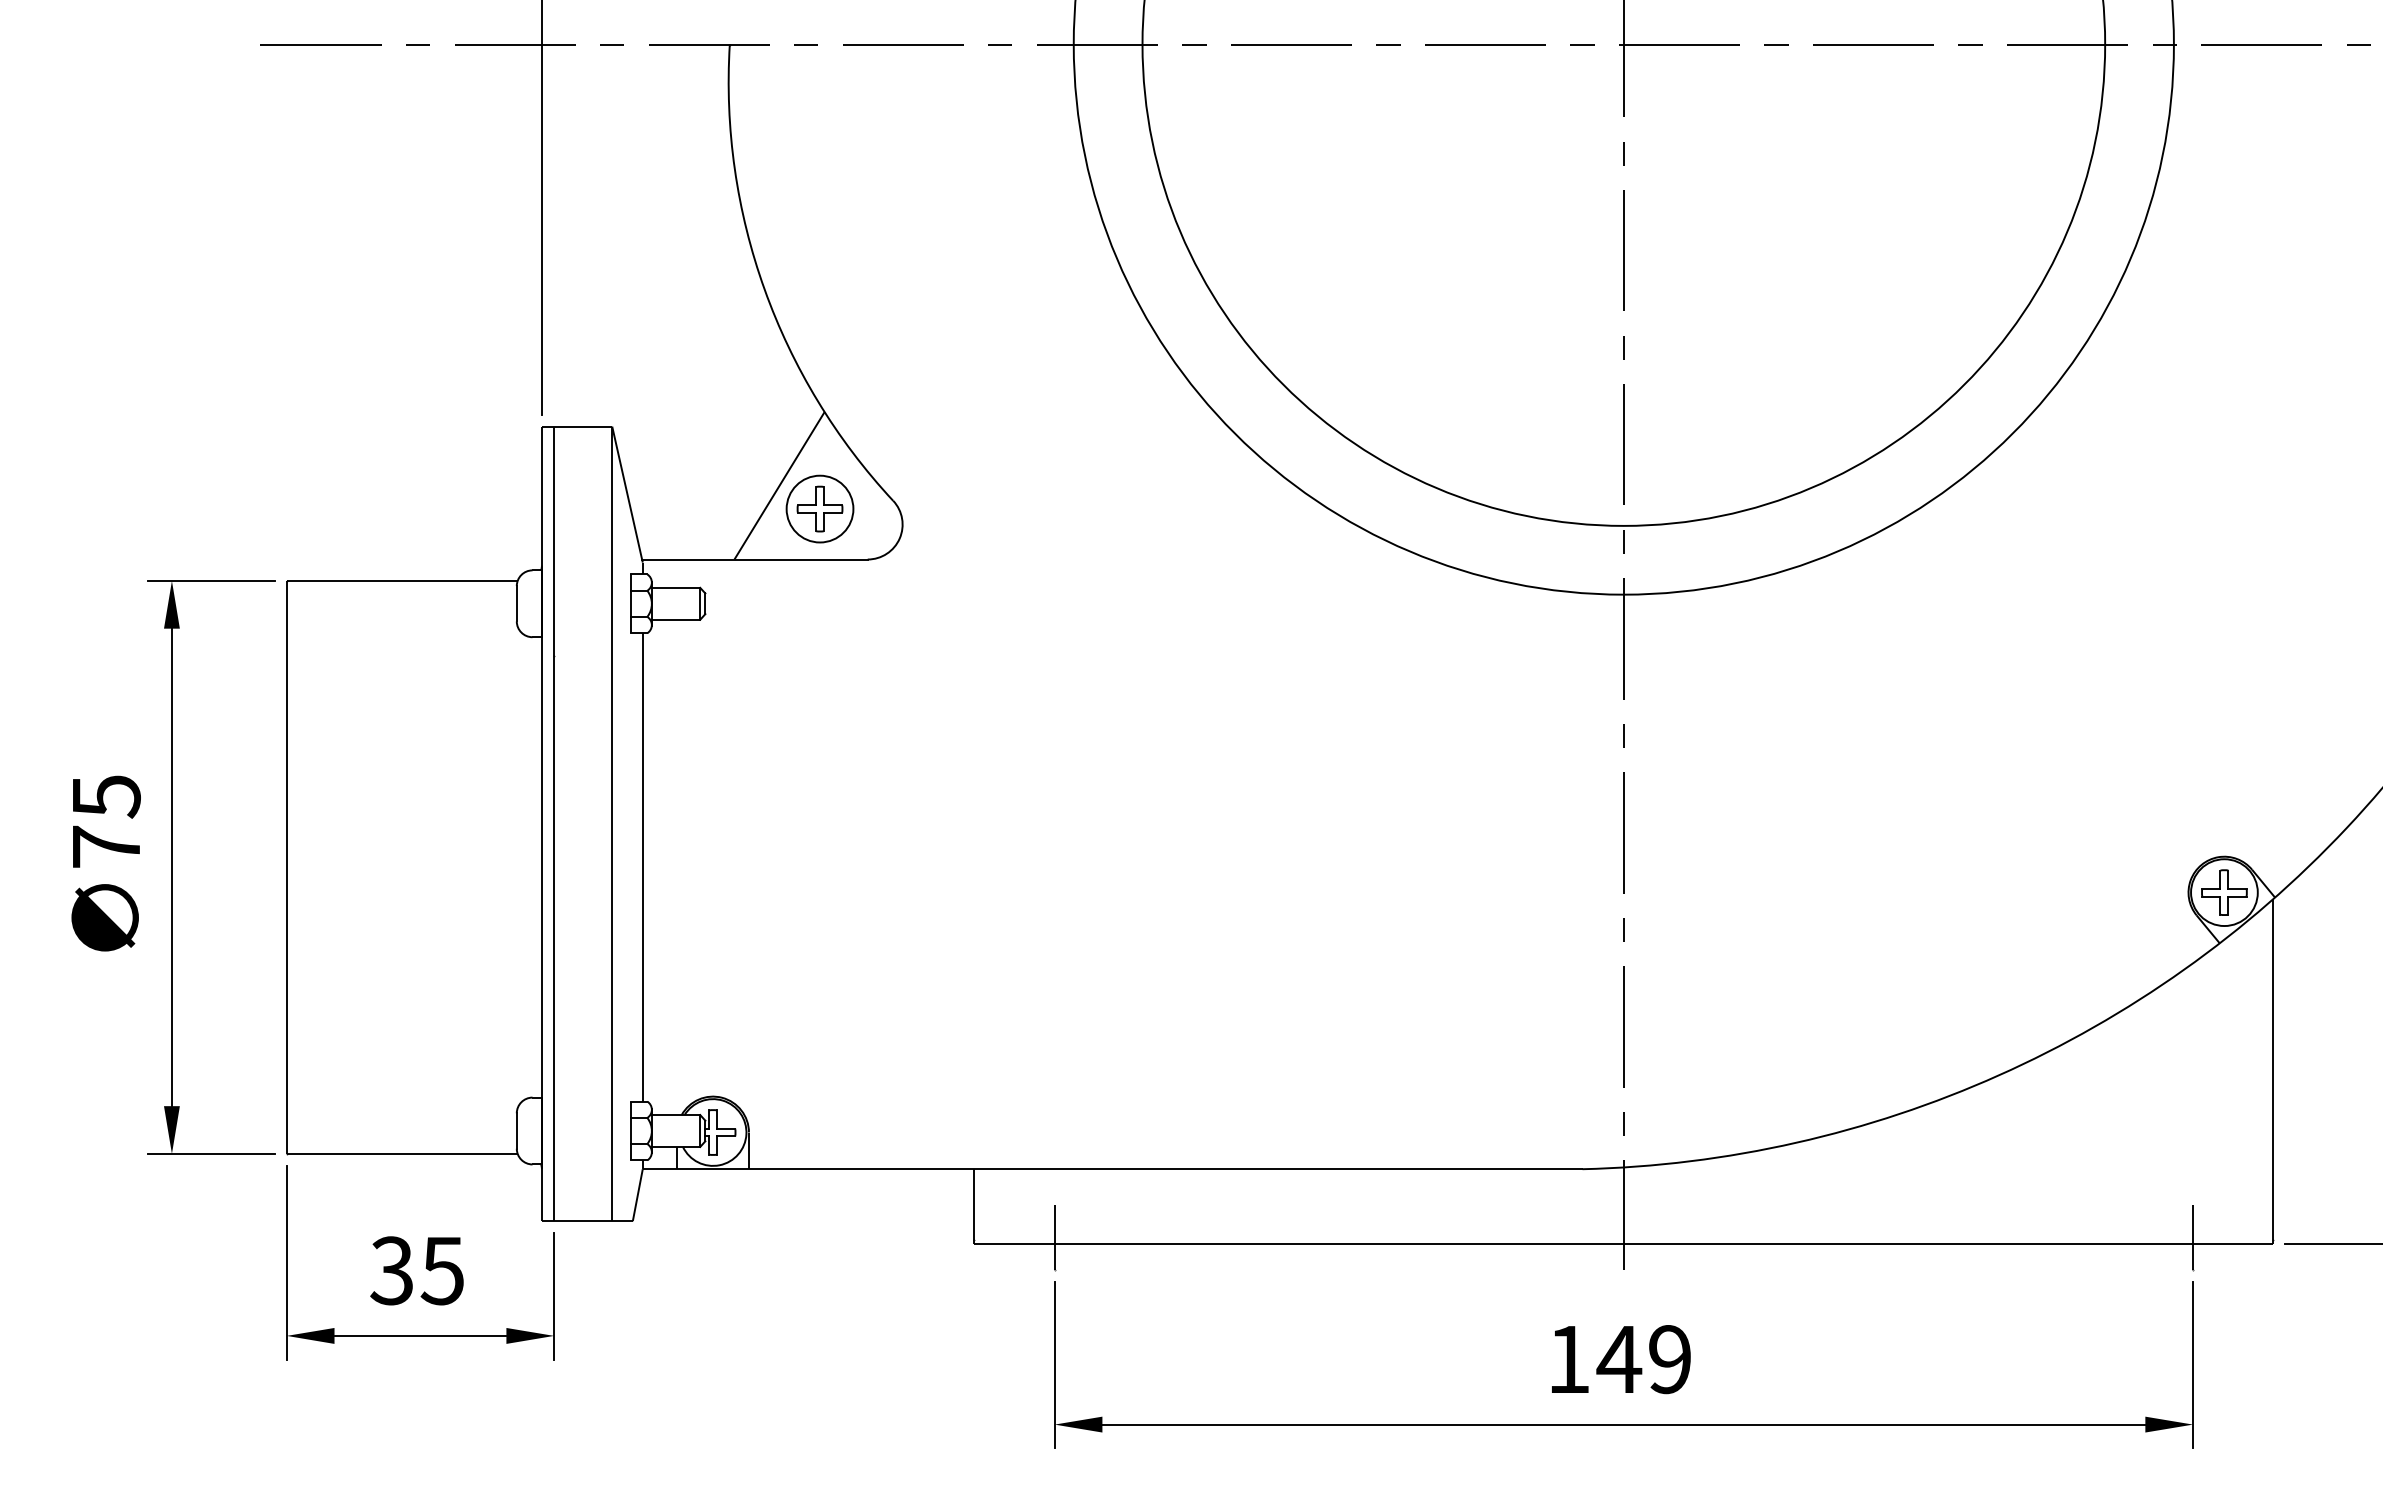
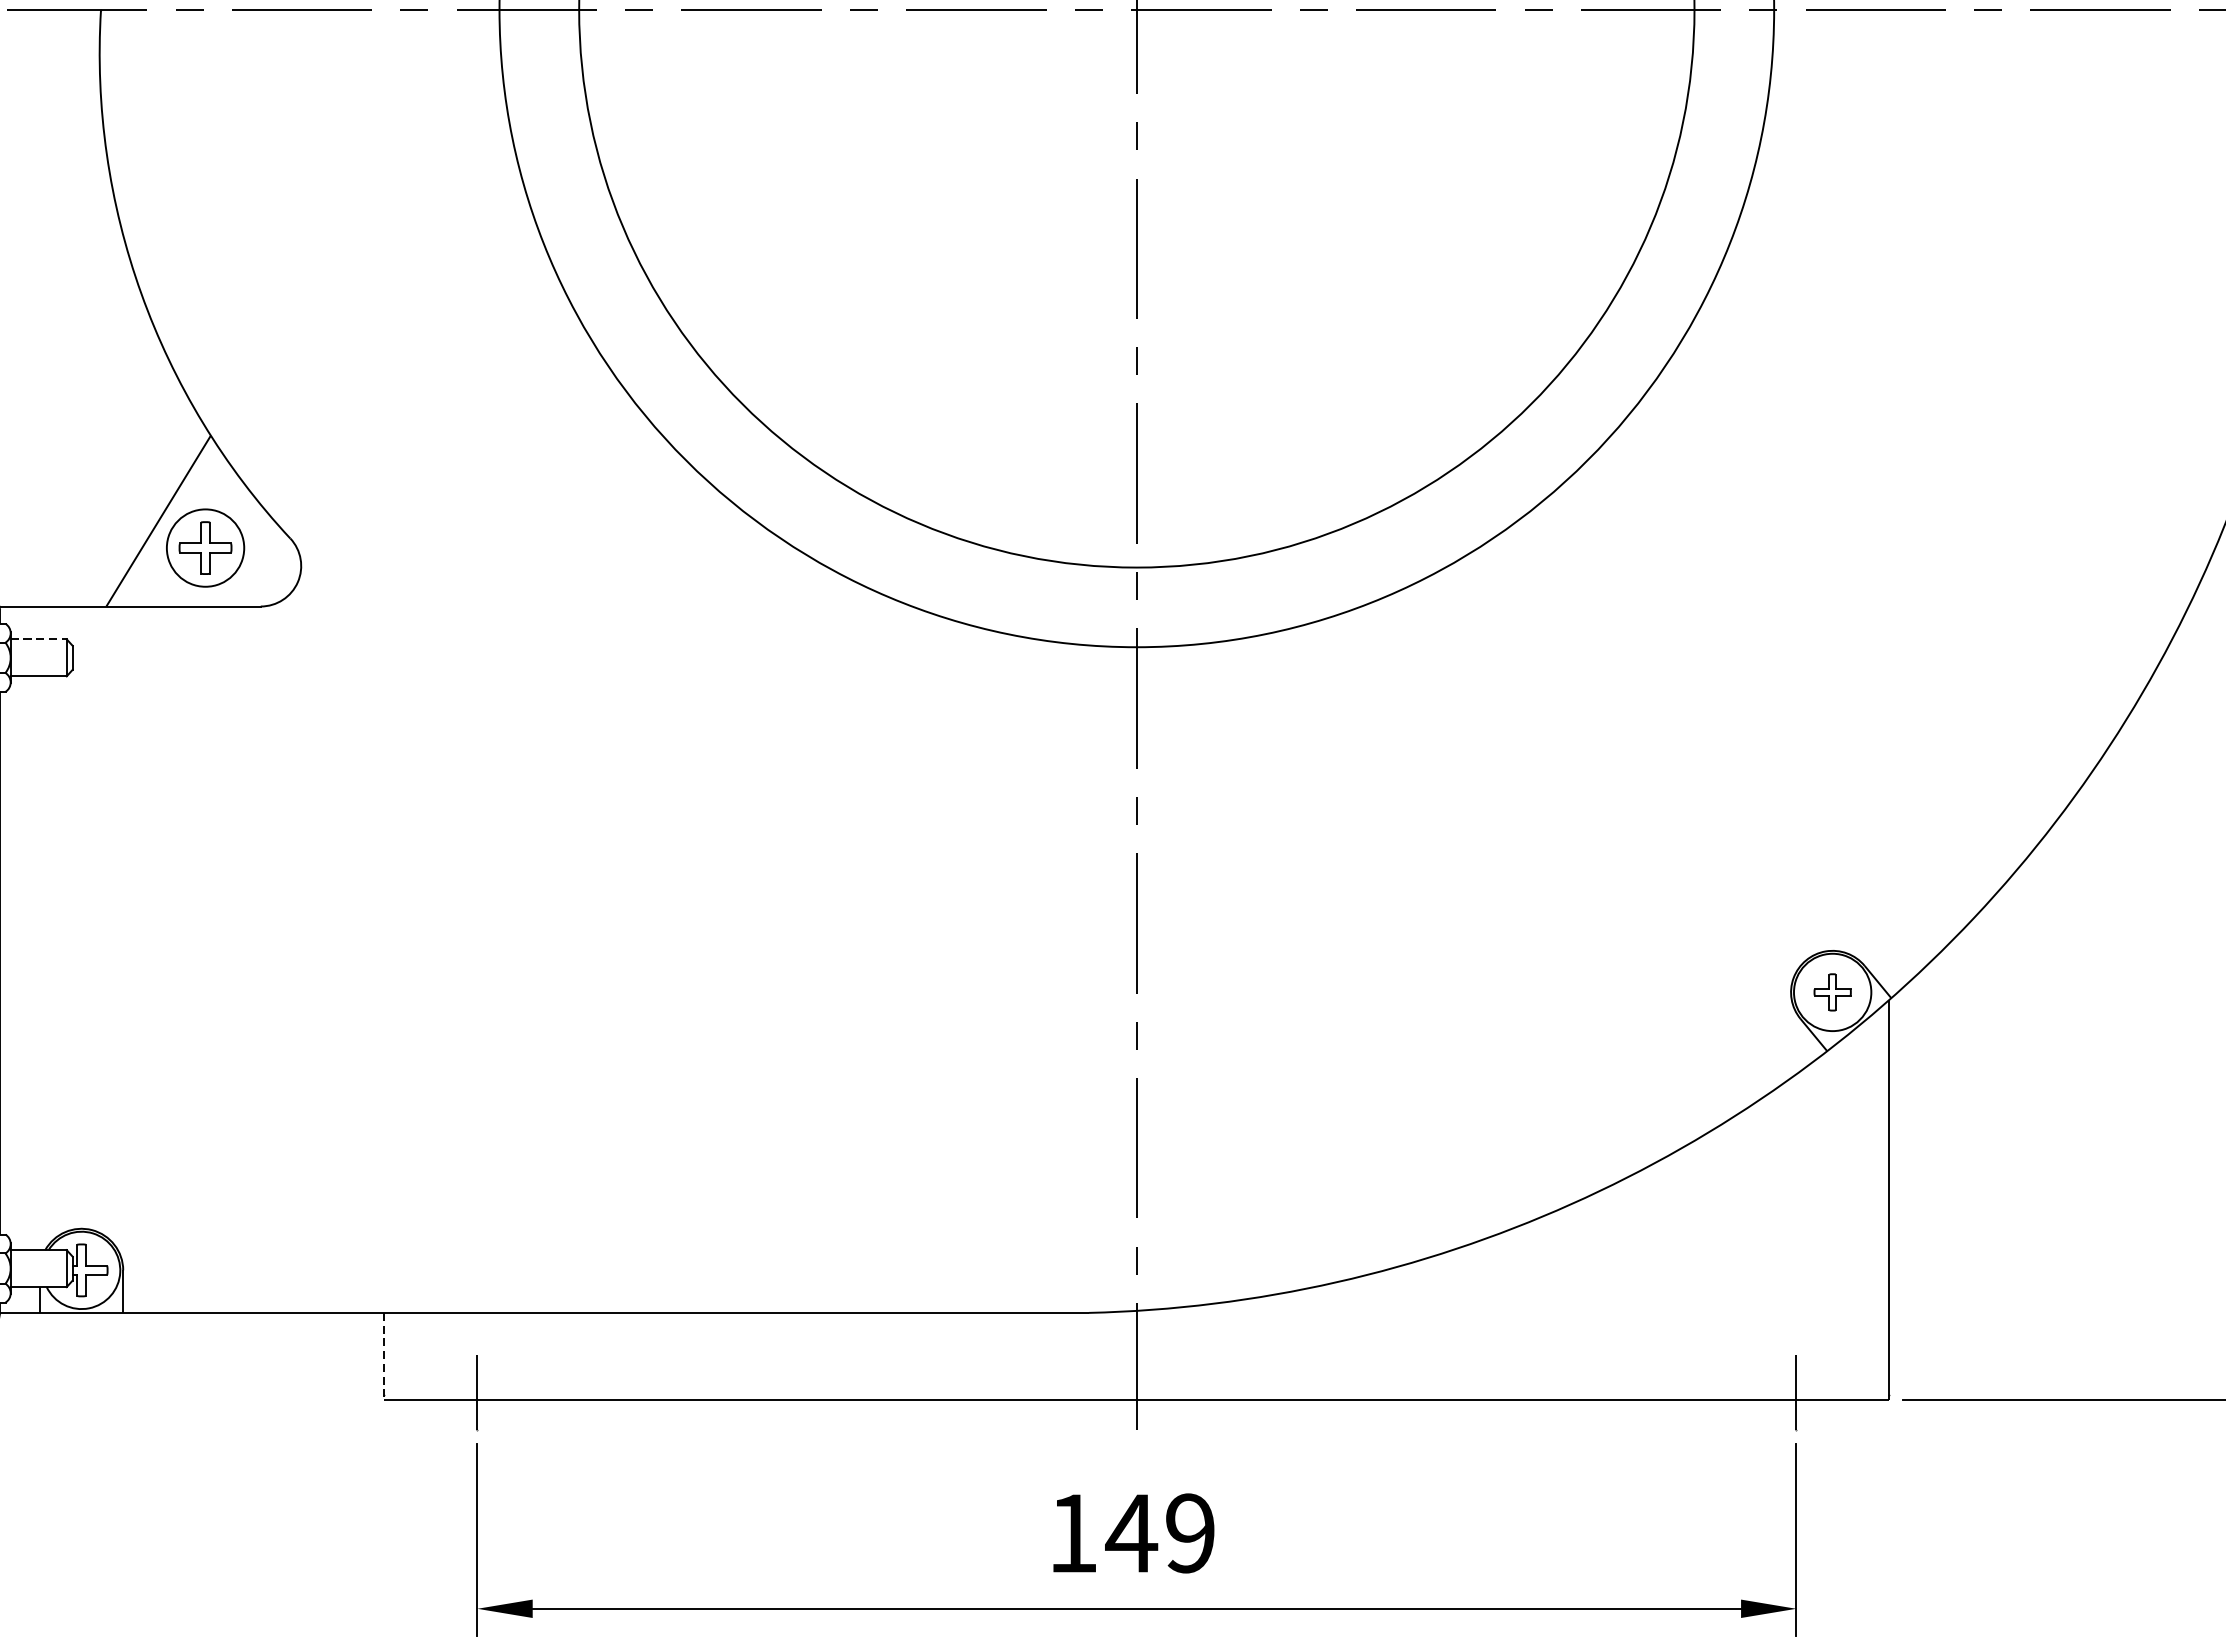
line: (676, 587) -> (39, 638), solid -> dashed
part: (2224, 892) -> (1832, 992), size x0.7
line: (974, 1207) -> (384, 1357), solid -> dashed

